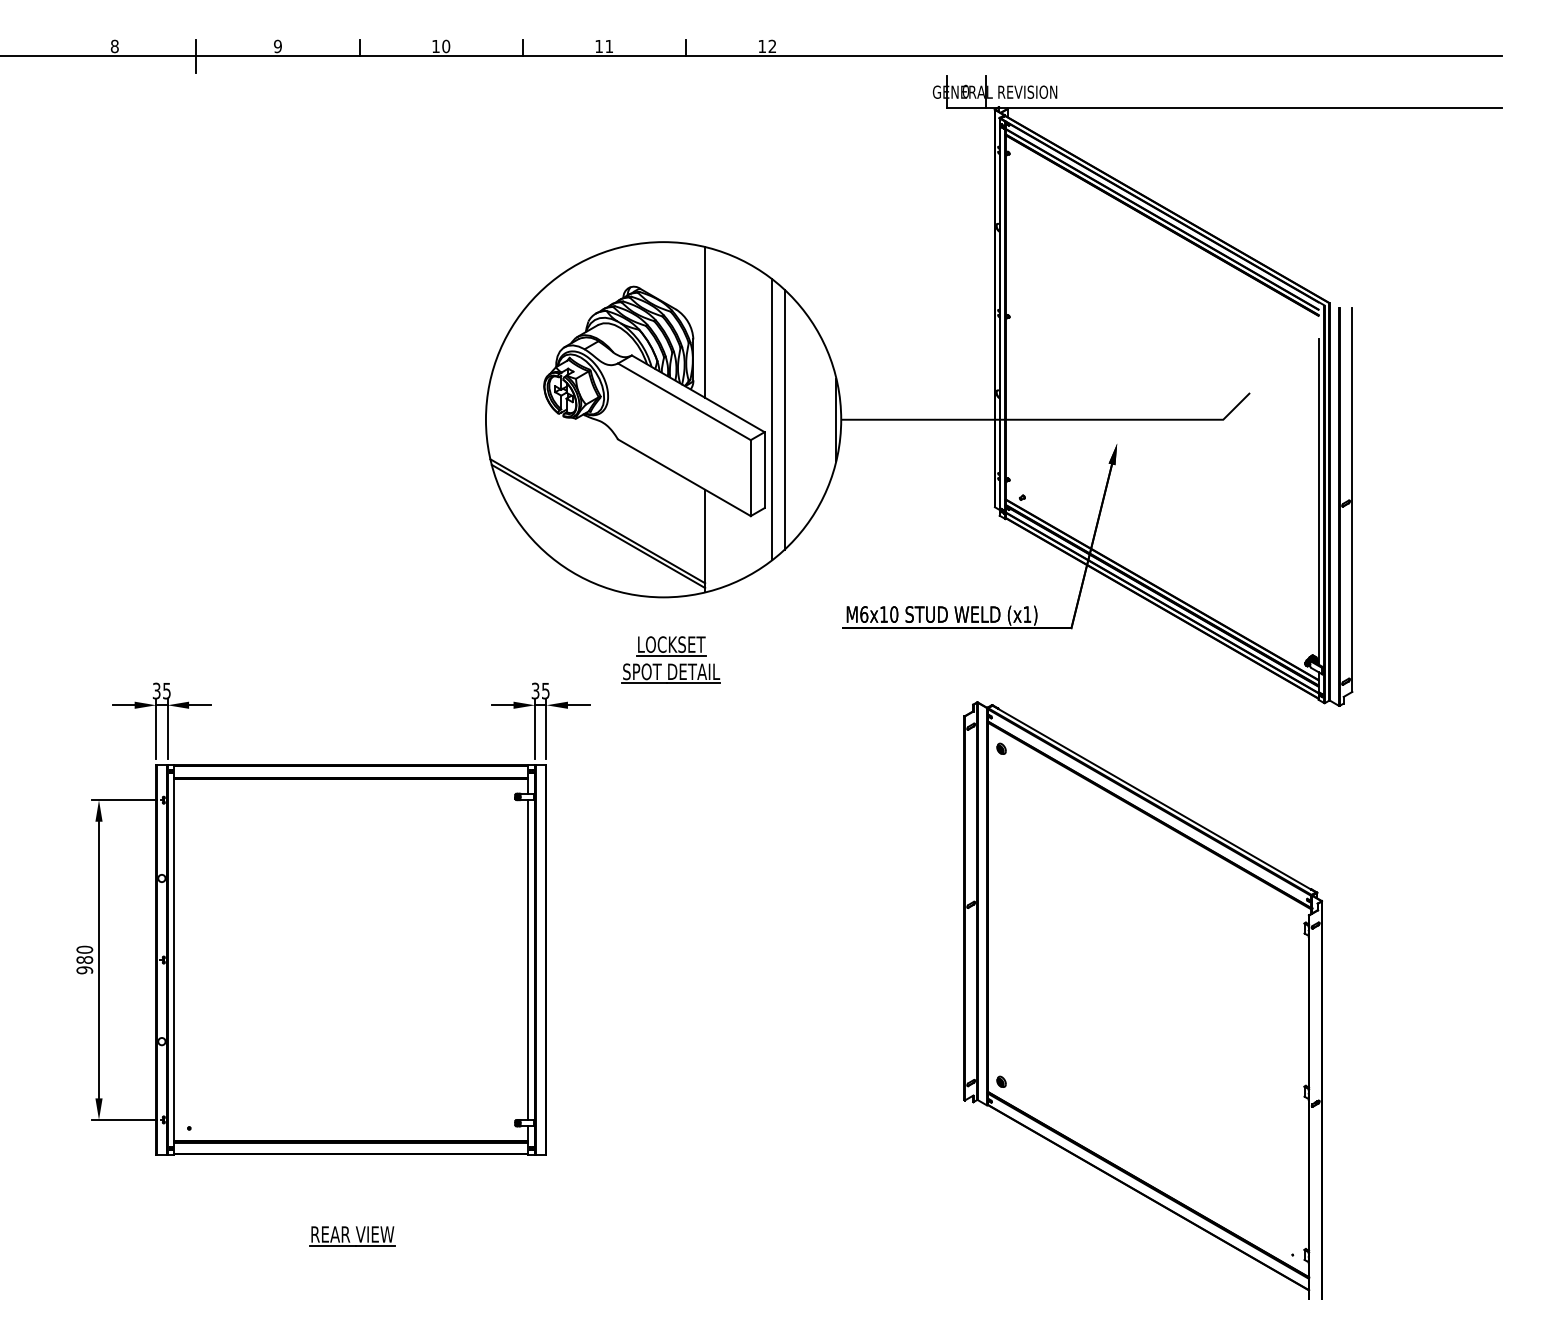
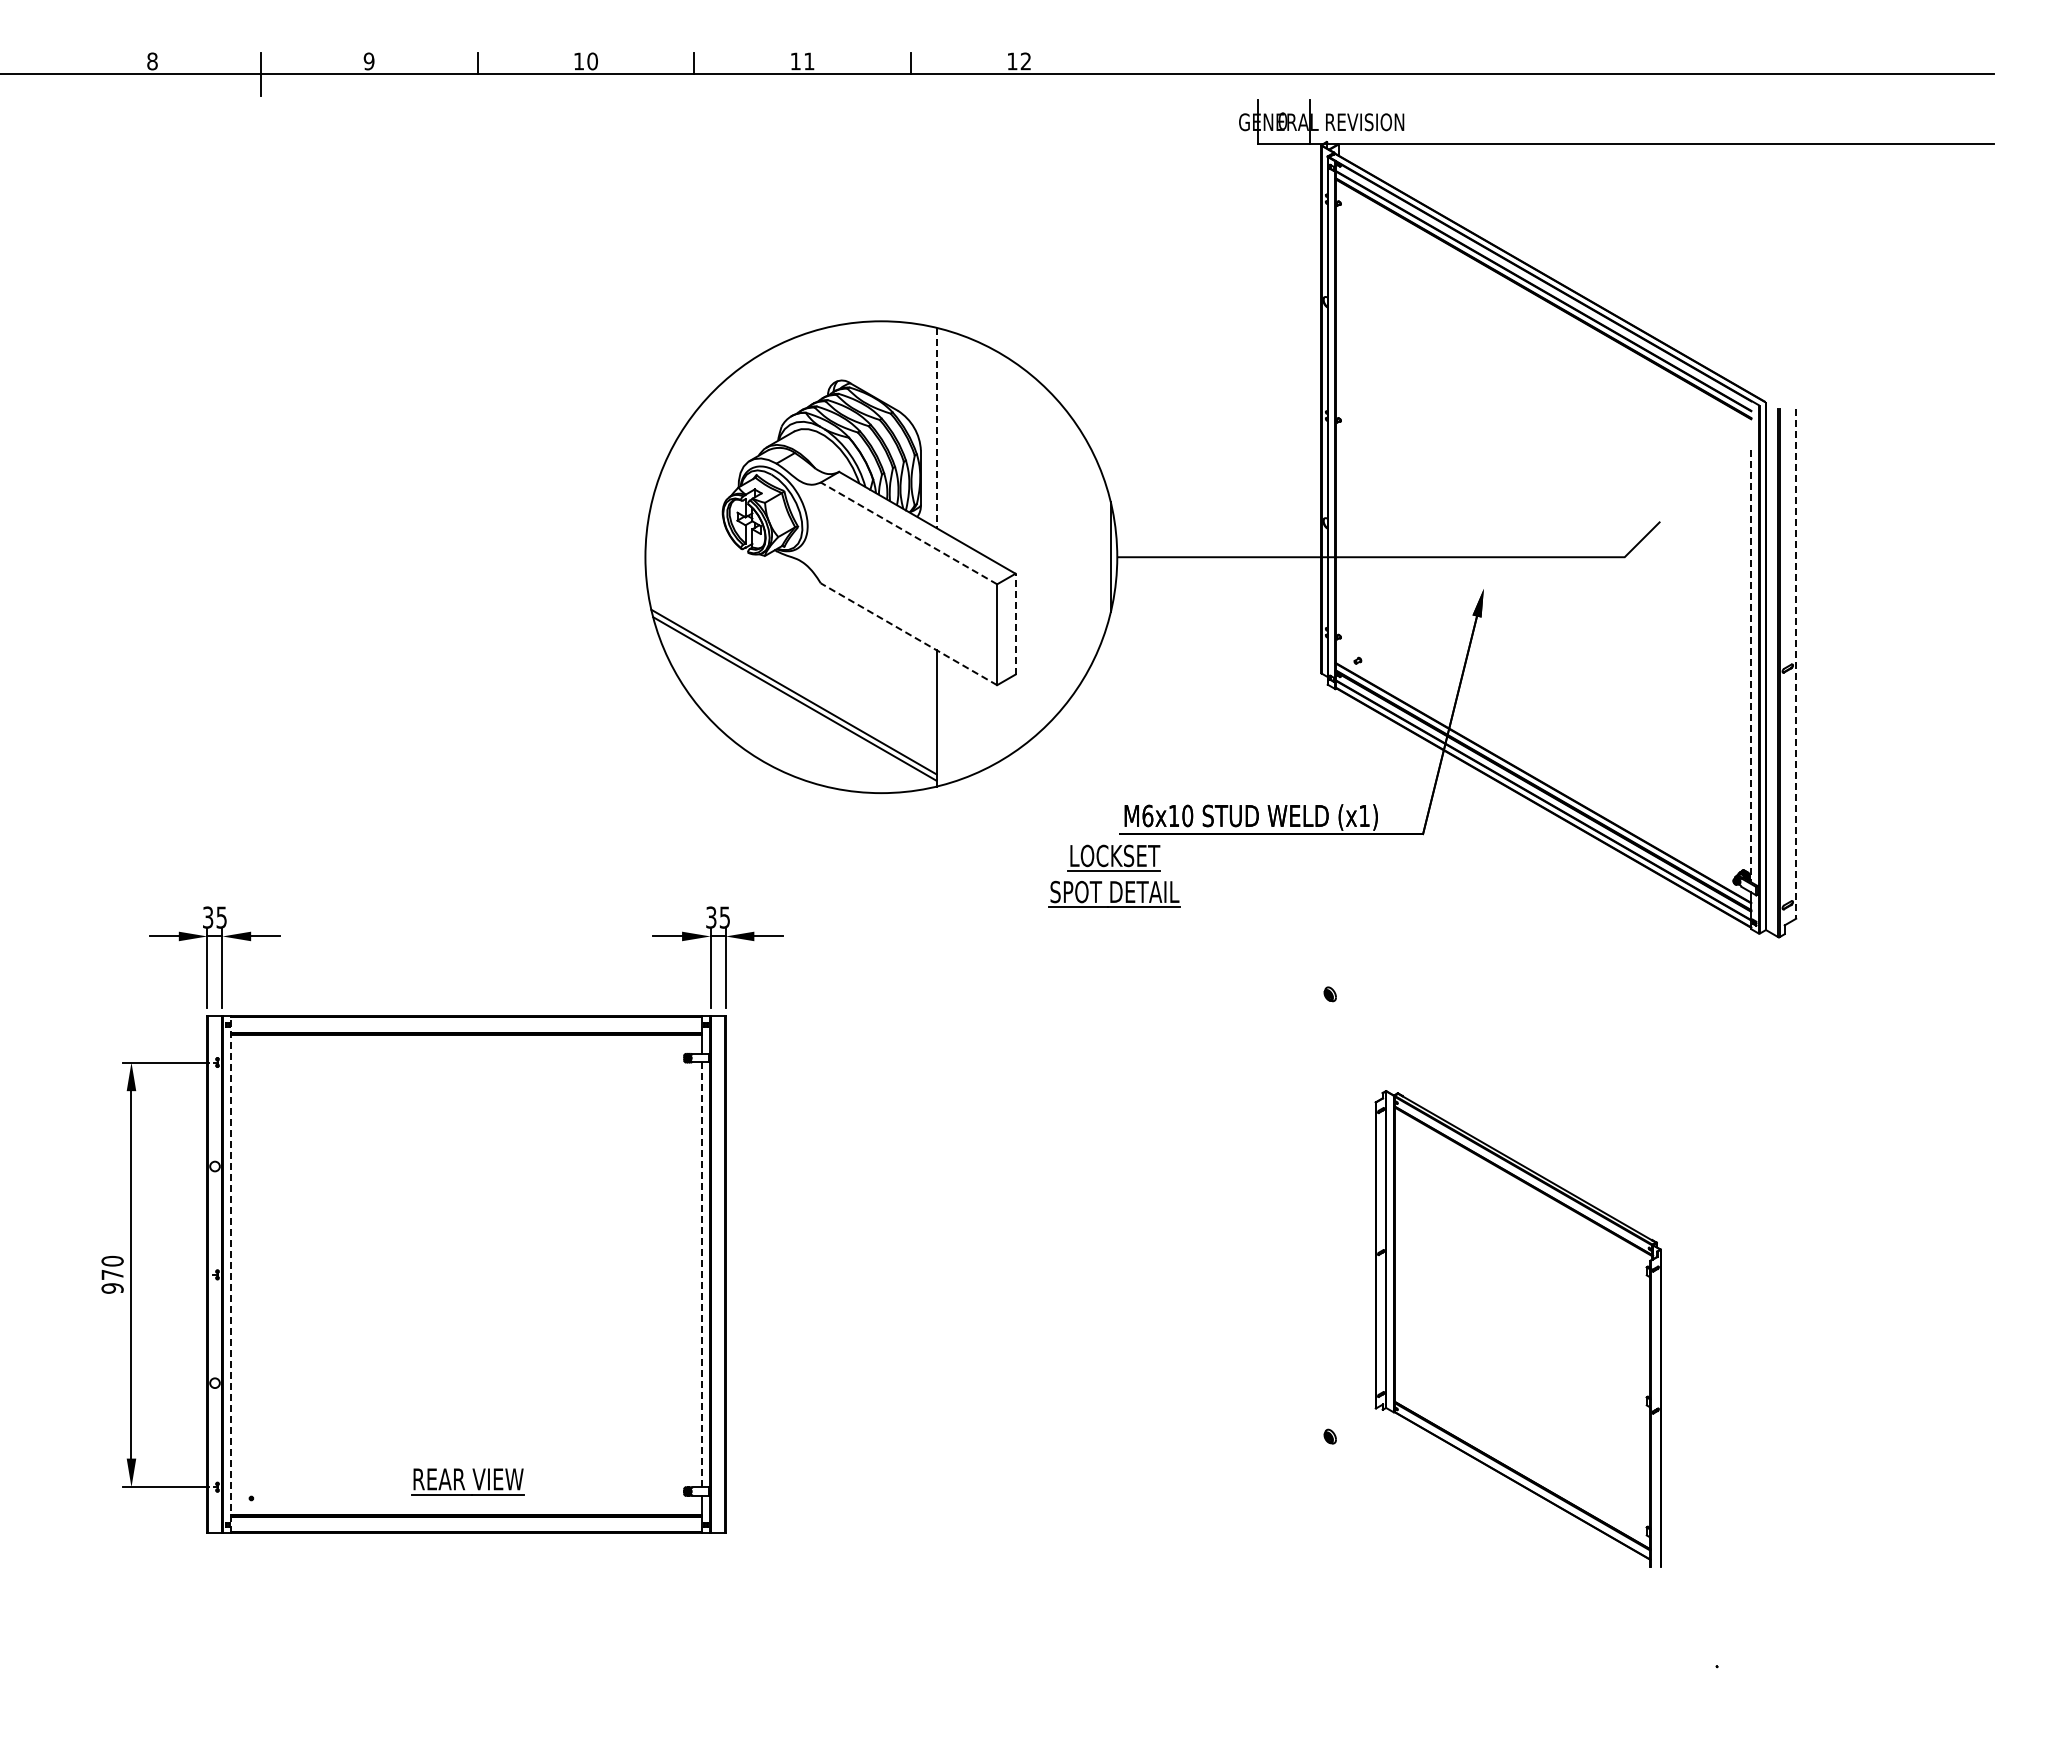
line: (705, 322) -> (936, 428), solid -> dashed
line: (684, 401) -> (909, 533), solid -> dashed
line: (772, 419) -> (1025, 556), removed
line: (784, 419) -> (1042, 556), removed
line: (764, 469) -> (1015, 623), solid -> dashed
line: (684, 477) -> (909, 634), solid -> dashed
line: (1352, 499) -> (1796, 663), solid -> dashed
line: (1318, 502) -> (1751, 666), solid -> dashed
part: (671, 659) -> (1114, 875), moved
text: (84, 959) -> (112, 1274), 980 -> 970
line: (174, 959) -> (231, 1274), solid -> dashed
line: (528, 959) -> (701, 1274), solid -> dashed
part: (1142, 1000) -> (1517, 1328), size x0.6
part: (351, 1236) -> (467, 1481), moved

